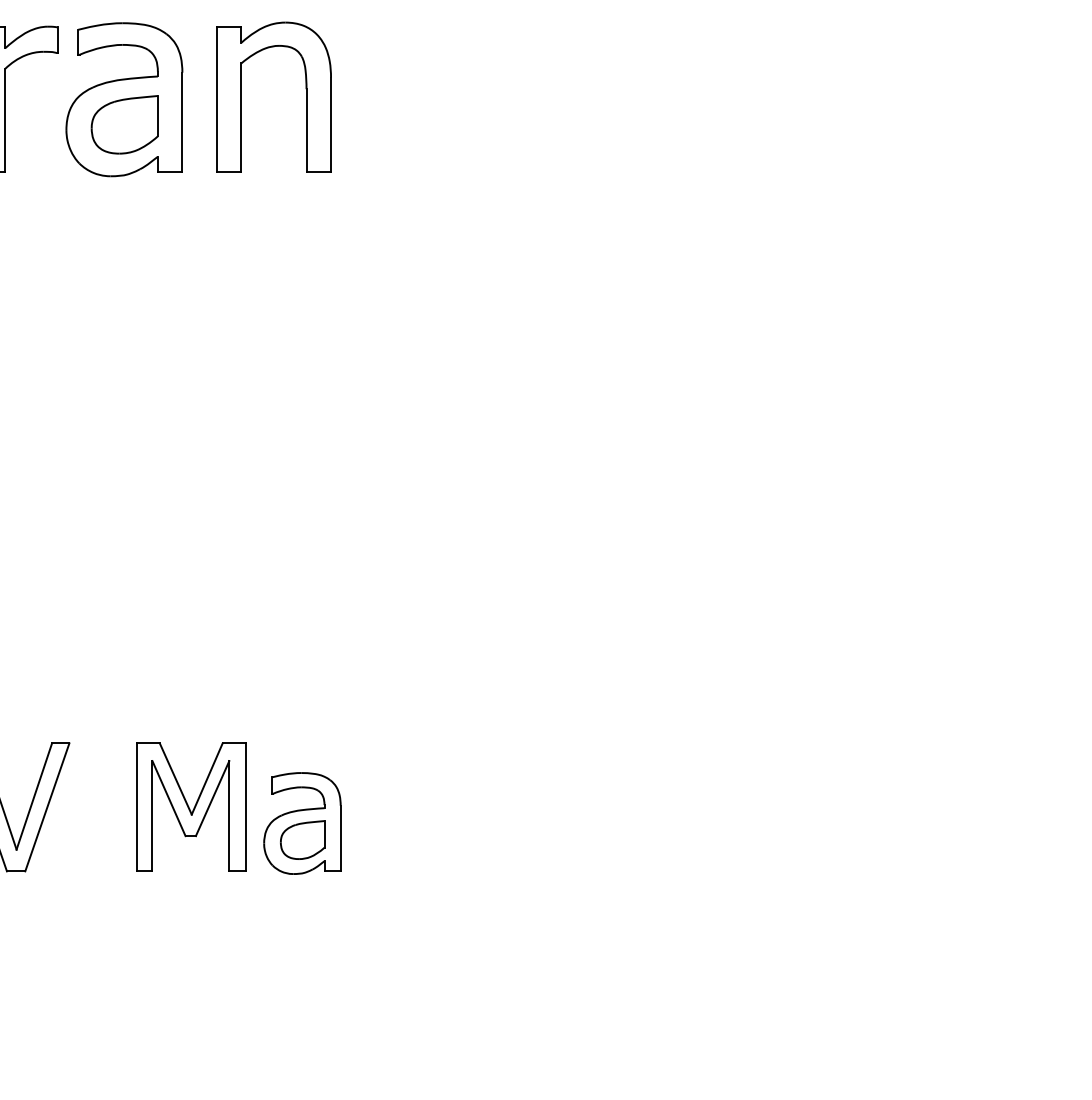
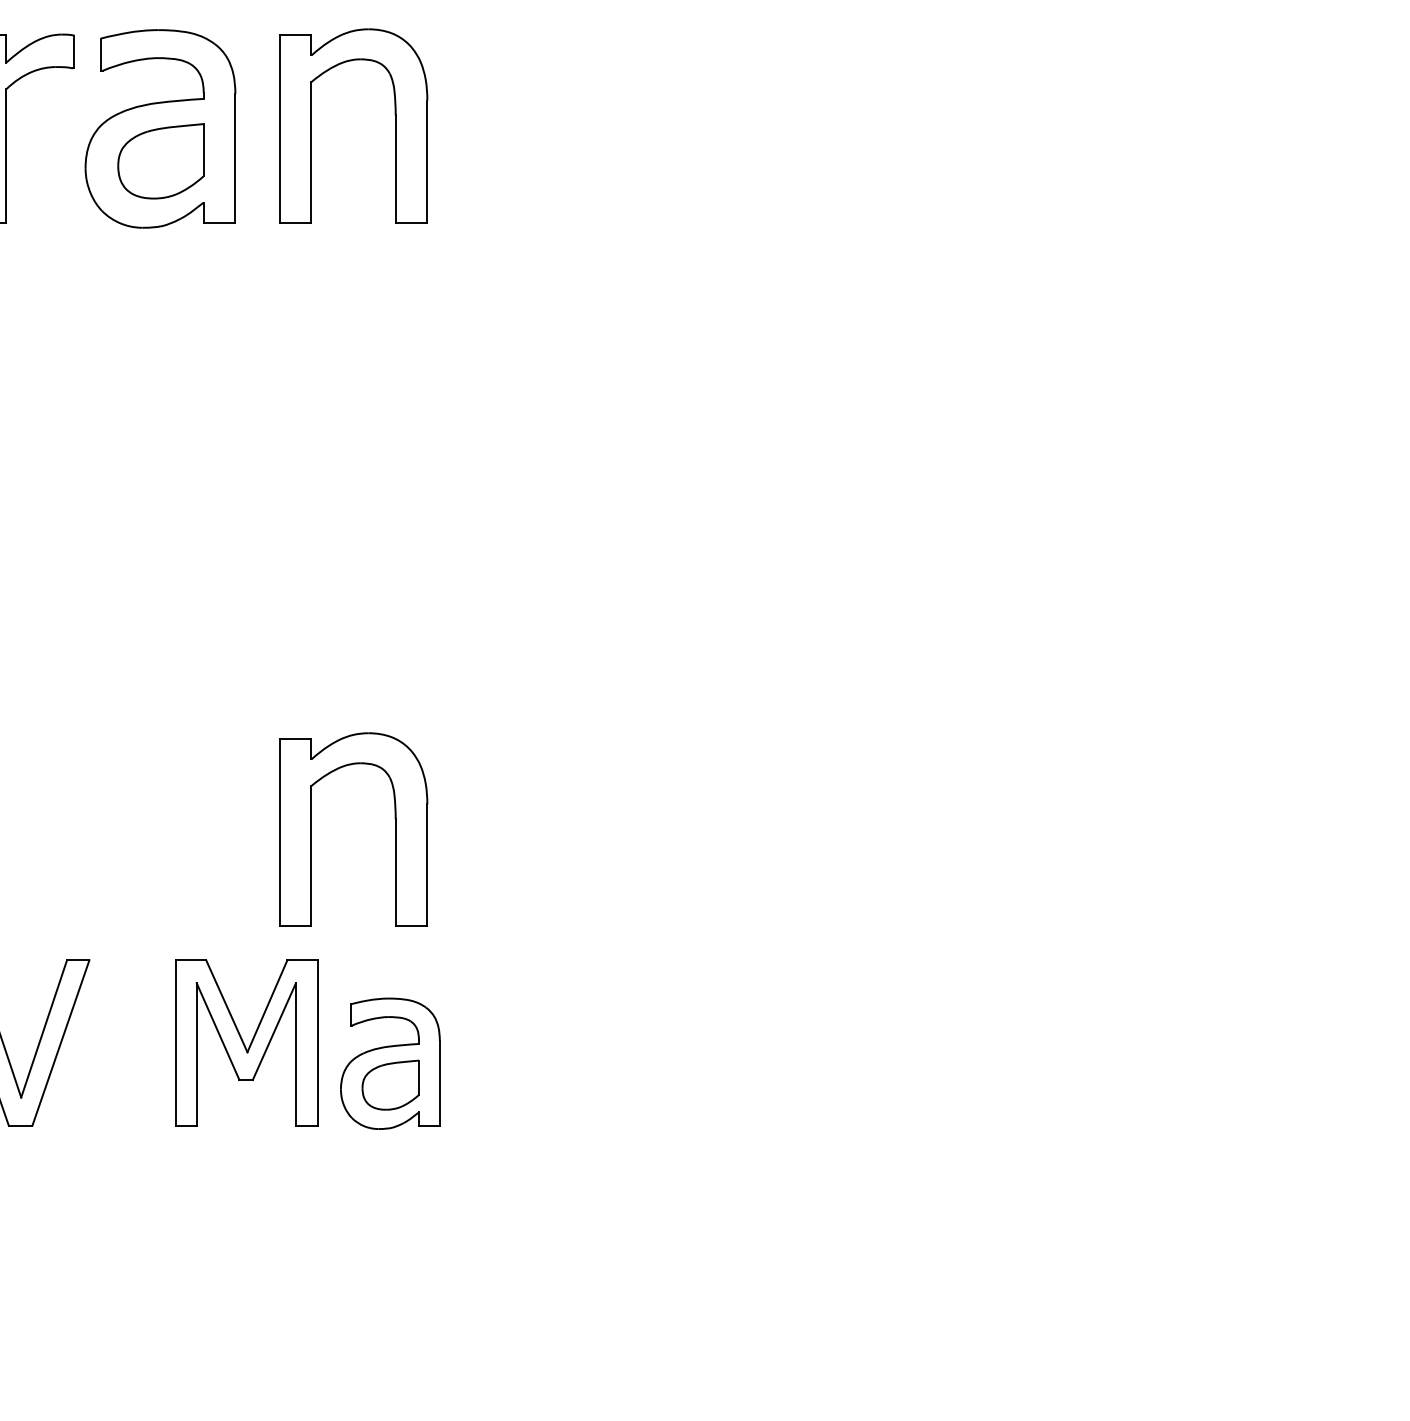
part: (241, 641) -> (311, 828), added

